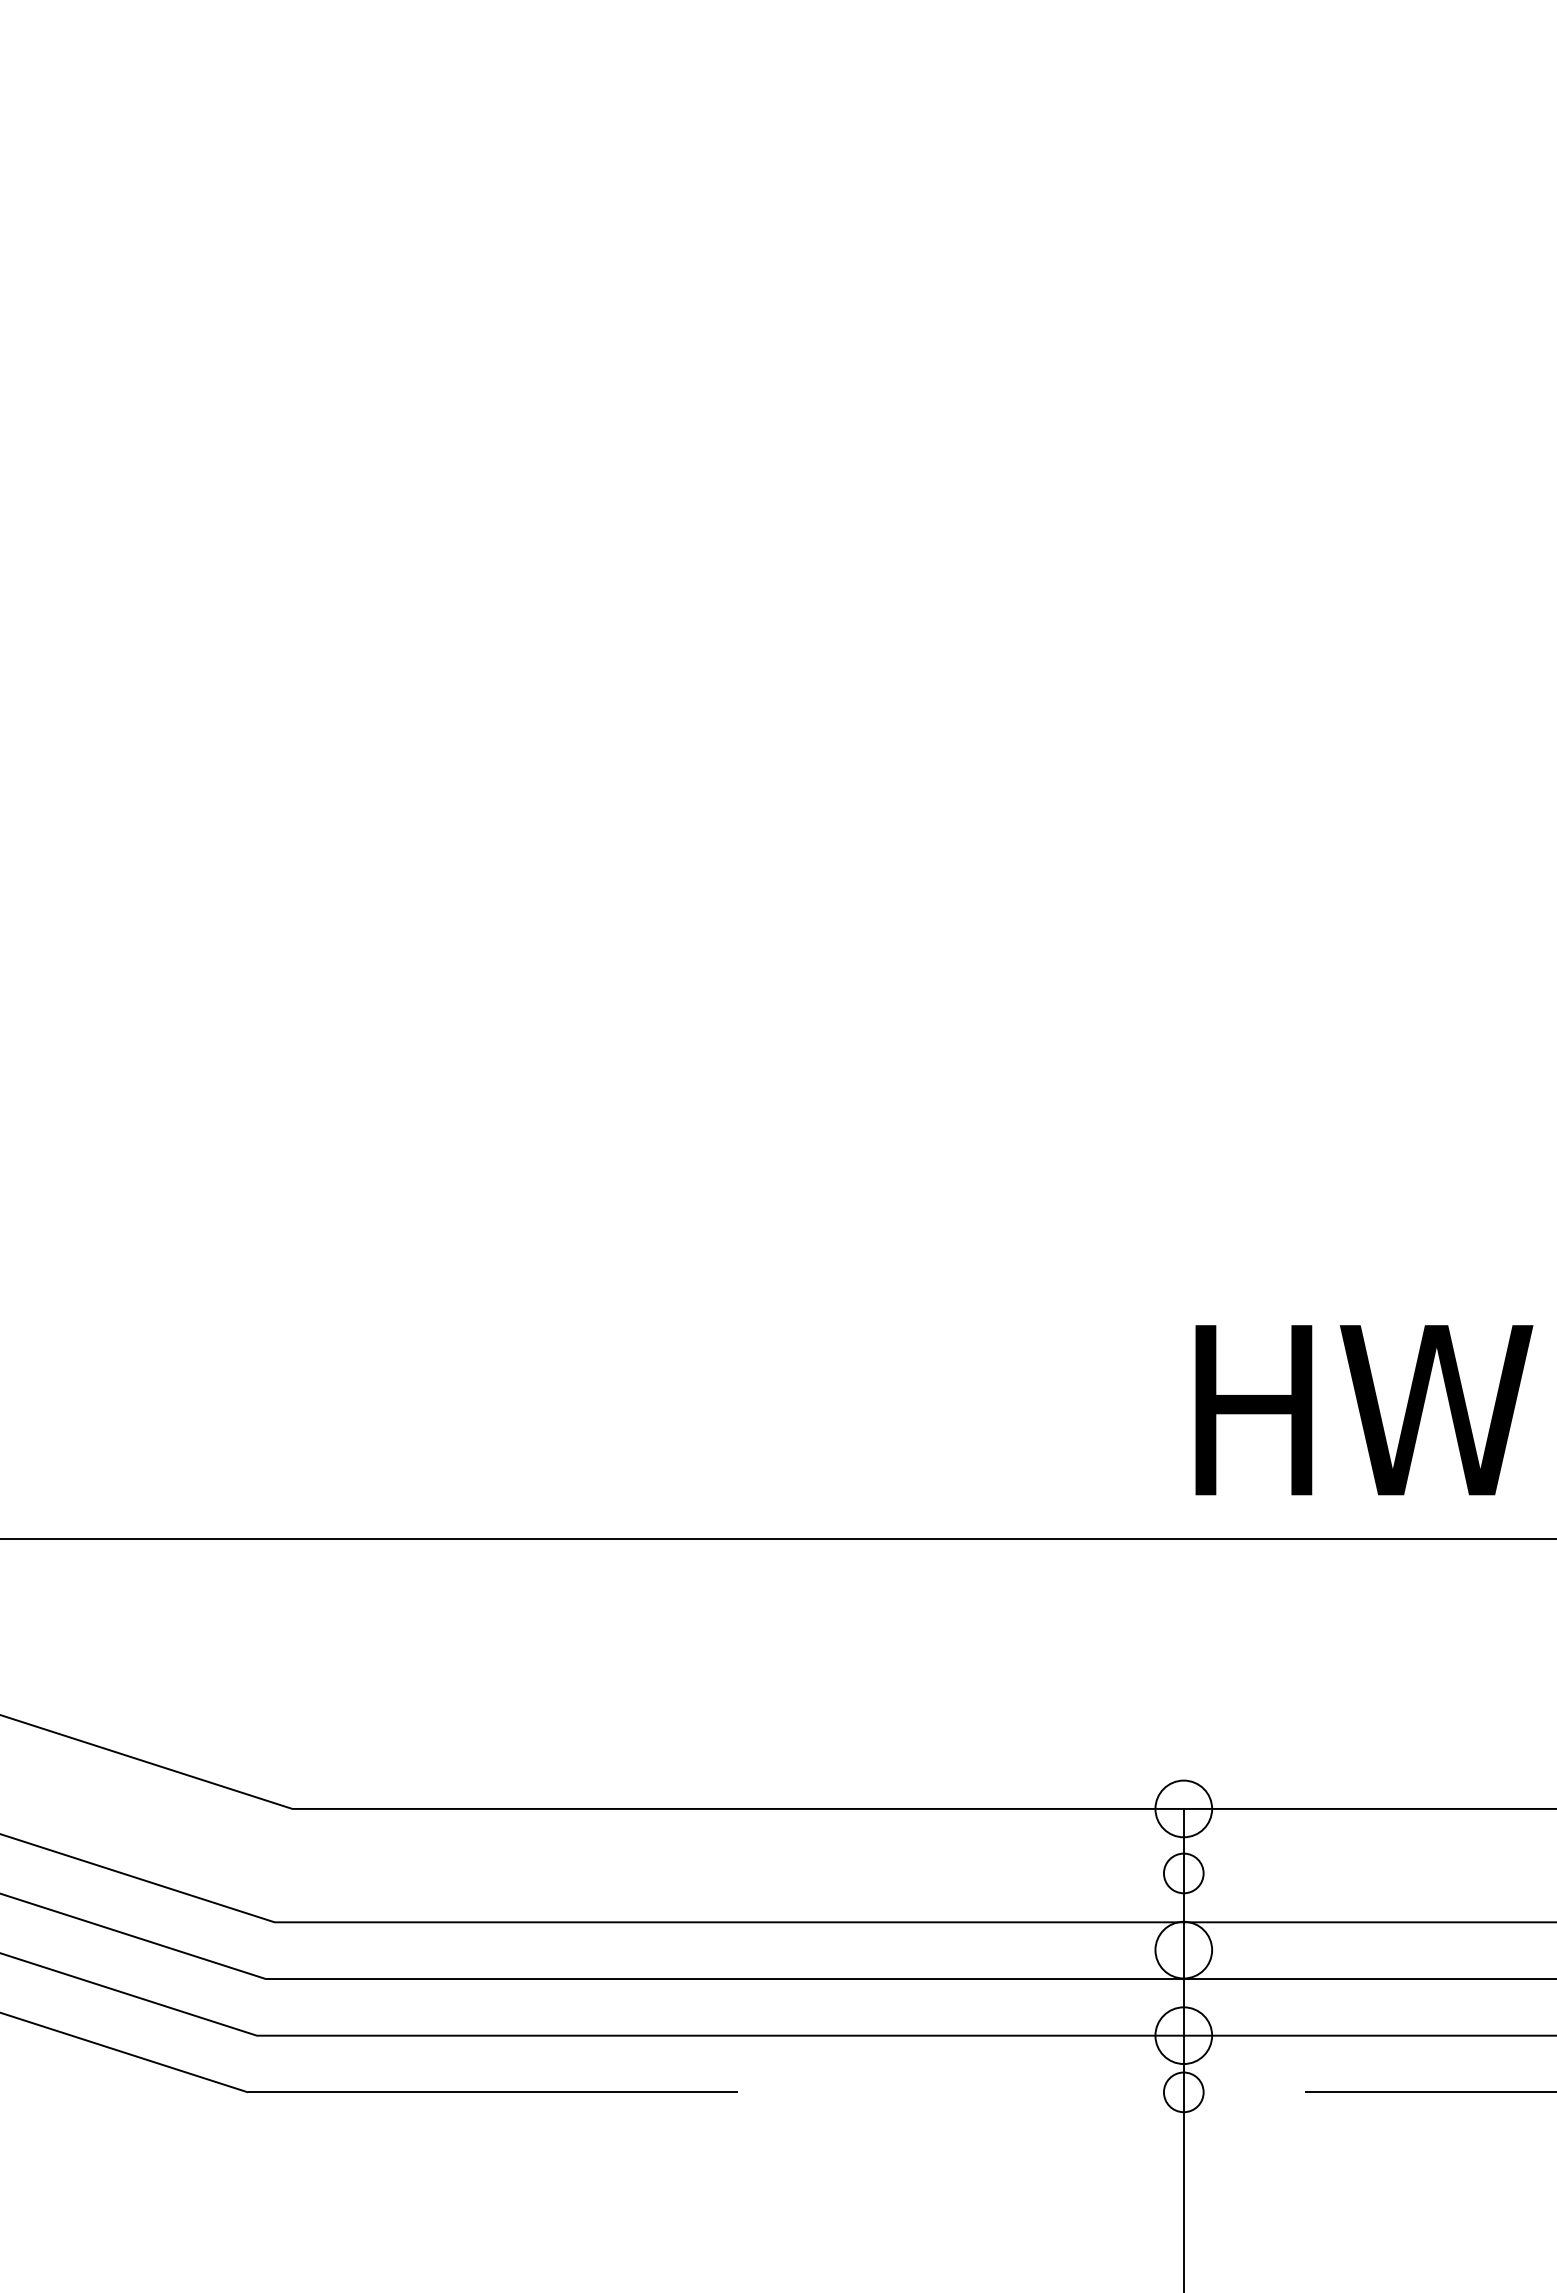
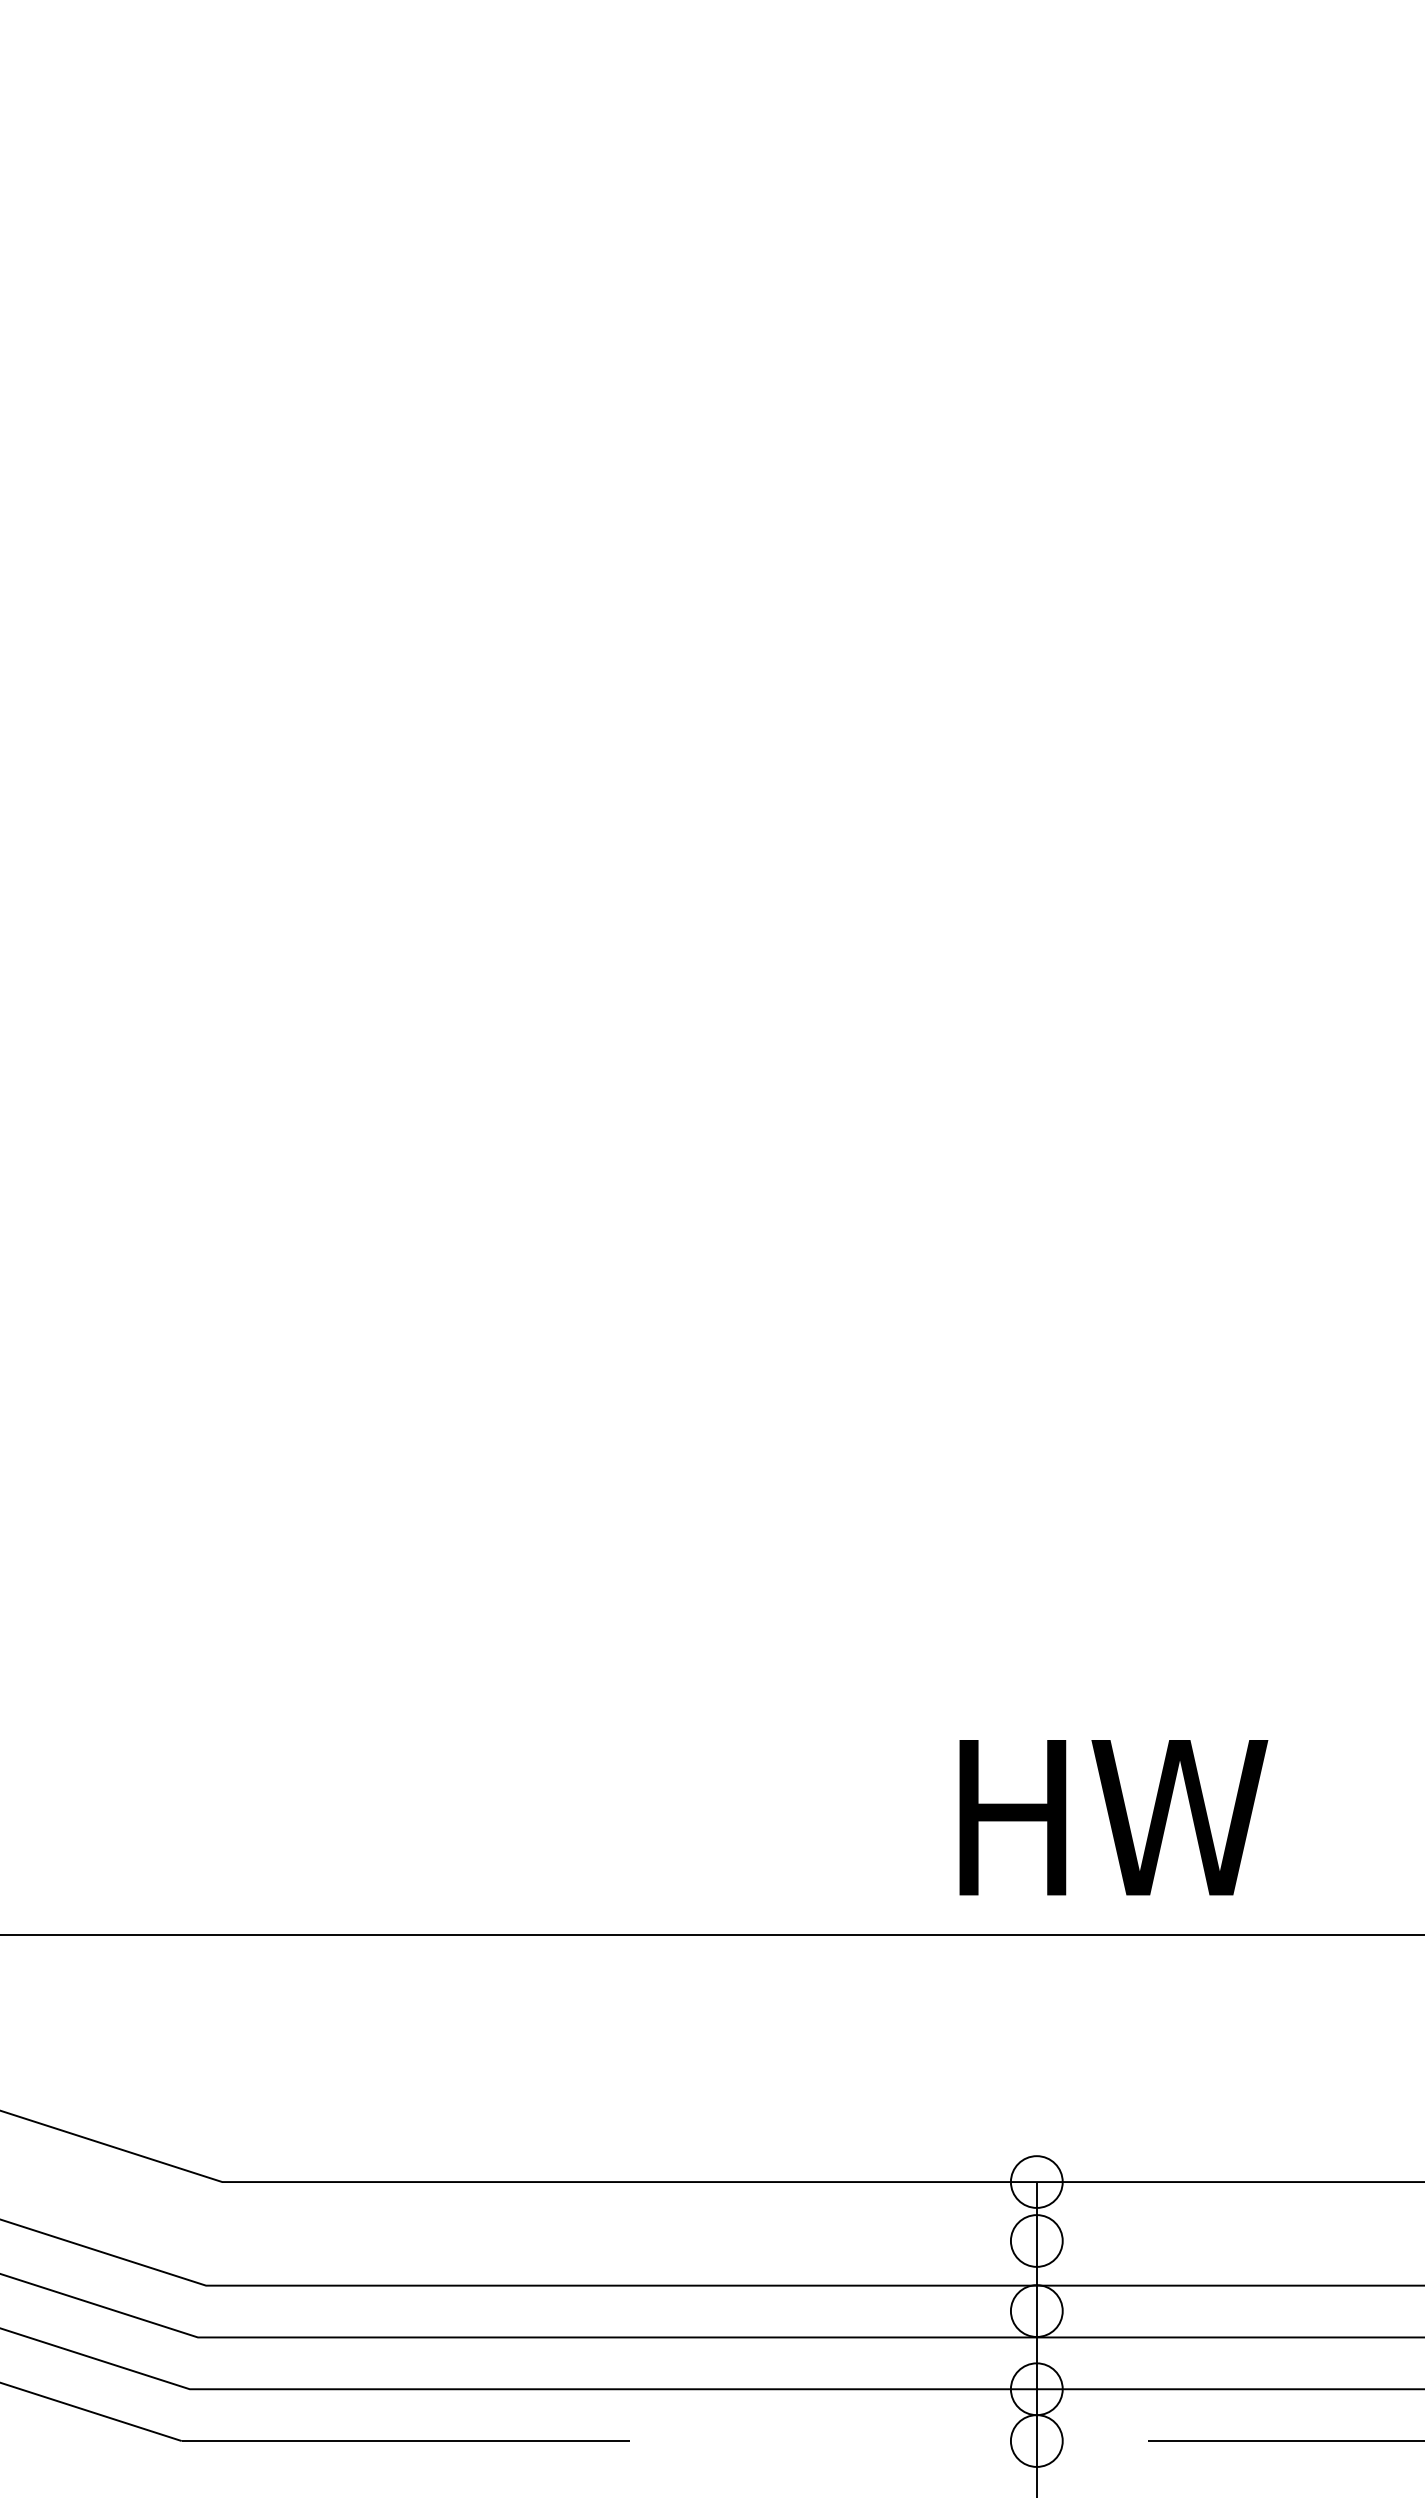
text: (1363, 1410) -> (1113, 1817), moved
circle: (1183, 1872) -> (1036, 2240), size x1.43
circle: (1183, 2091) -> (1036, 2440), size x1.43

